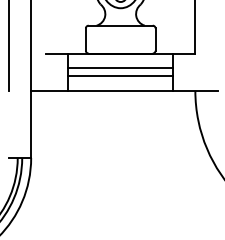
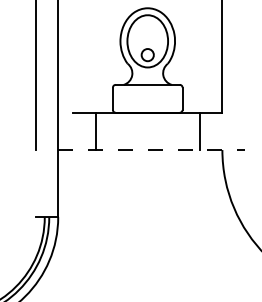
line: (120, 68) -> (147, 127), removed
line: (120, 76) -> (147, 135), removed
line: (125, 91) -> (152, 150), solid -> dashed

